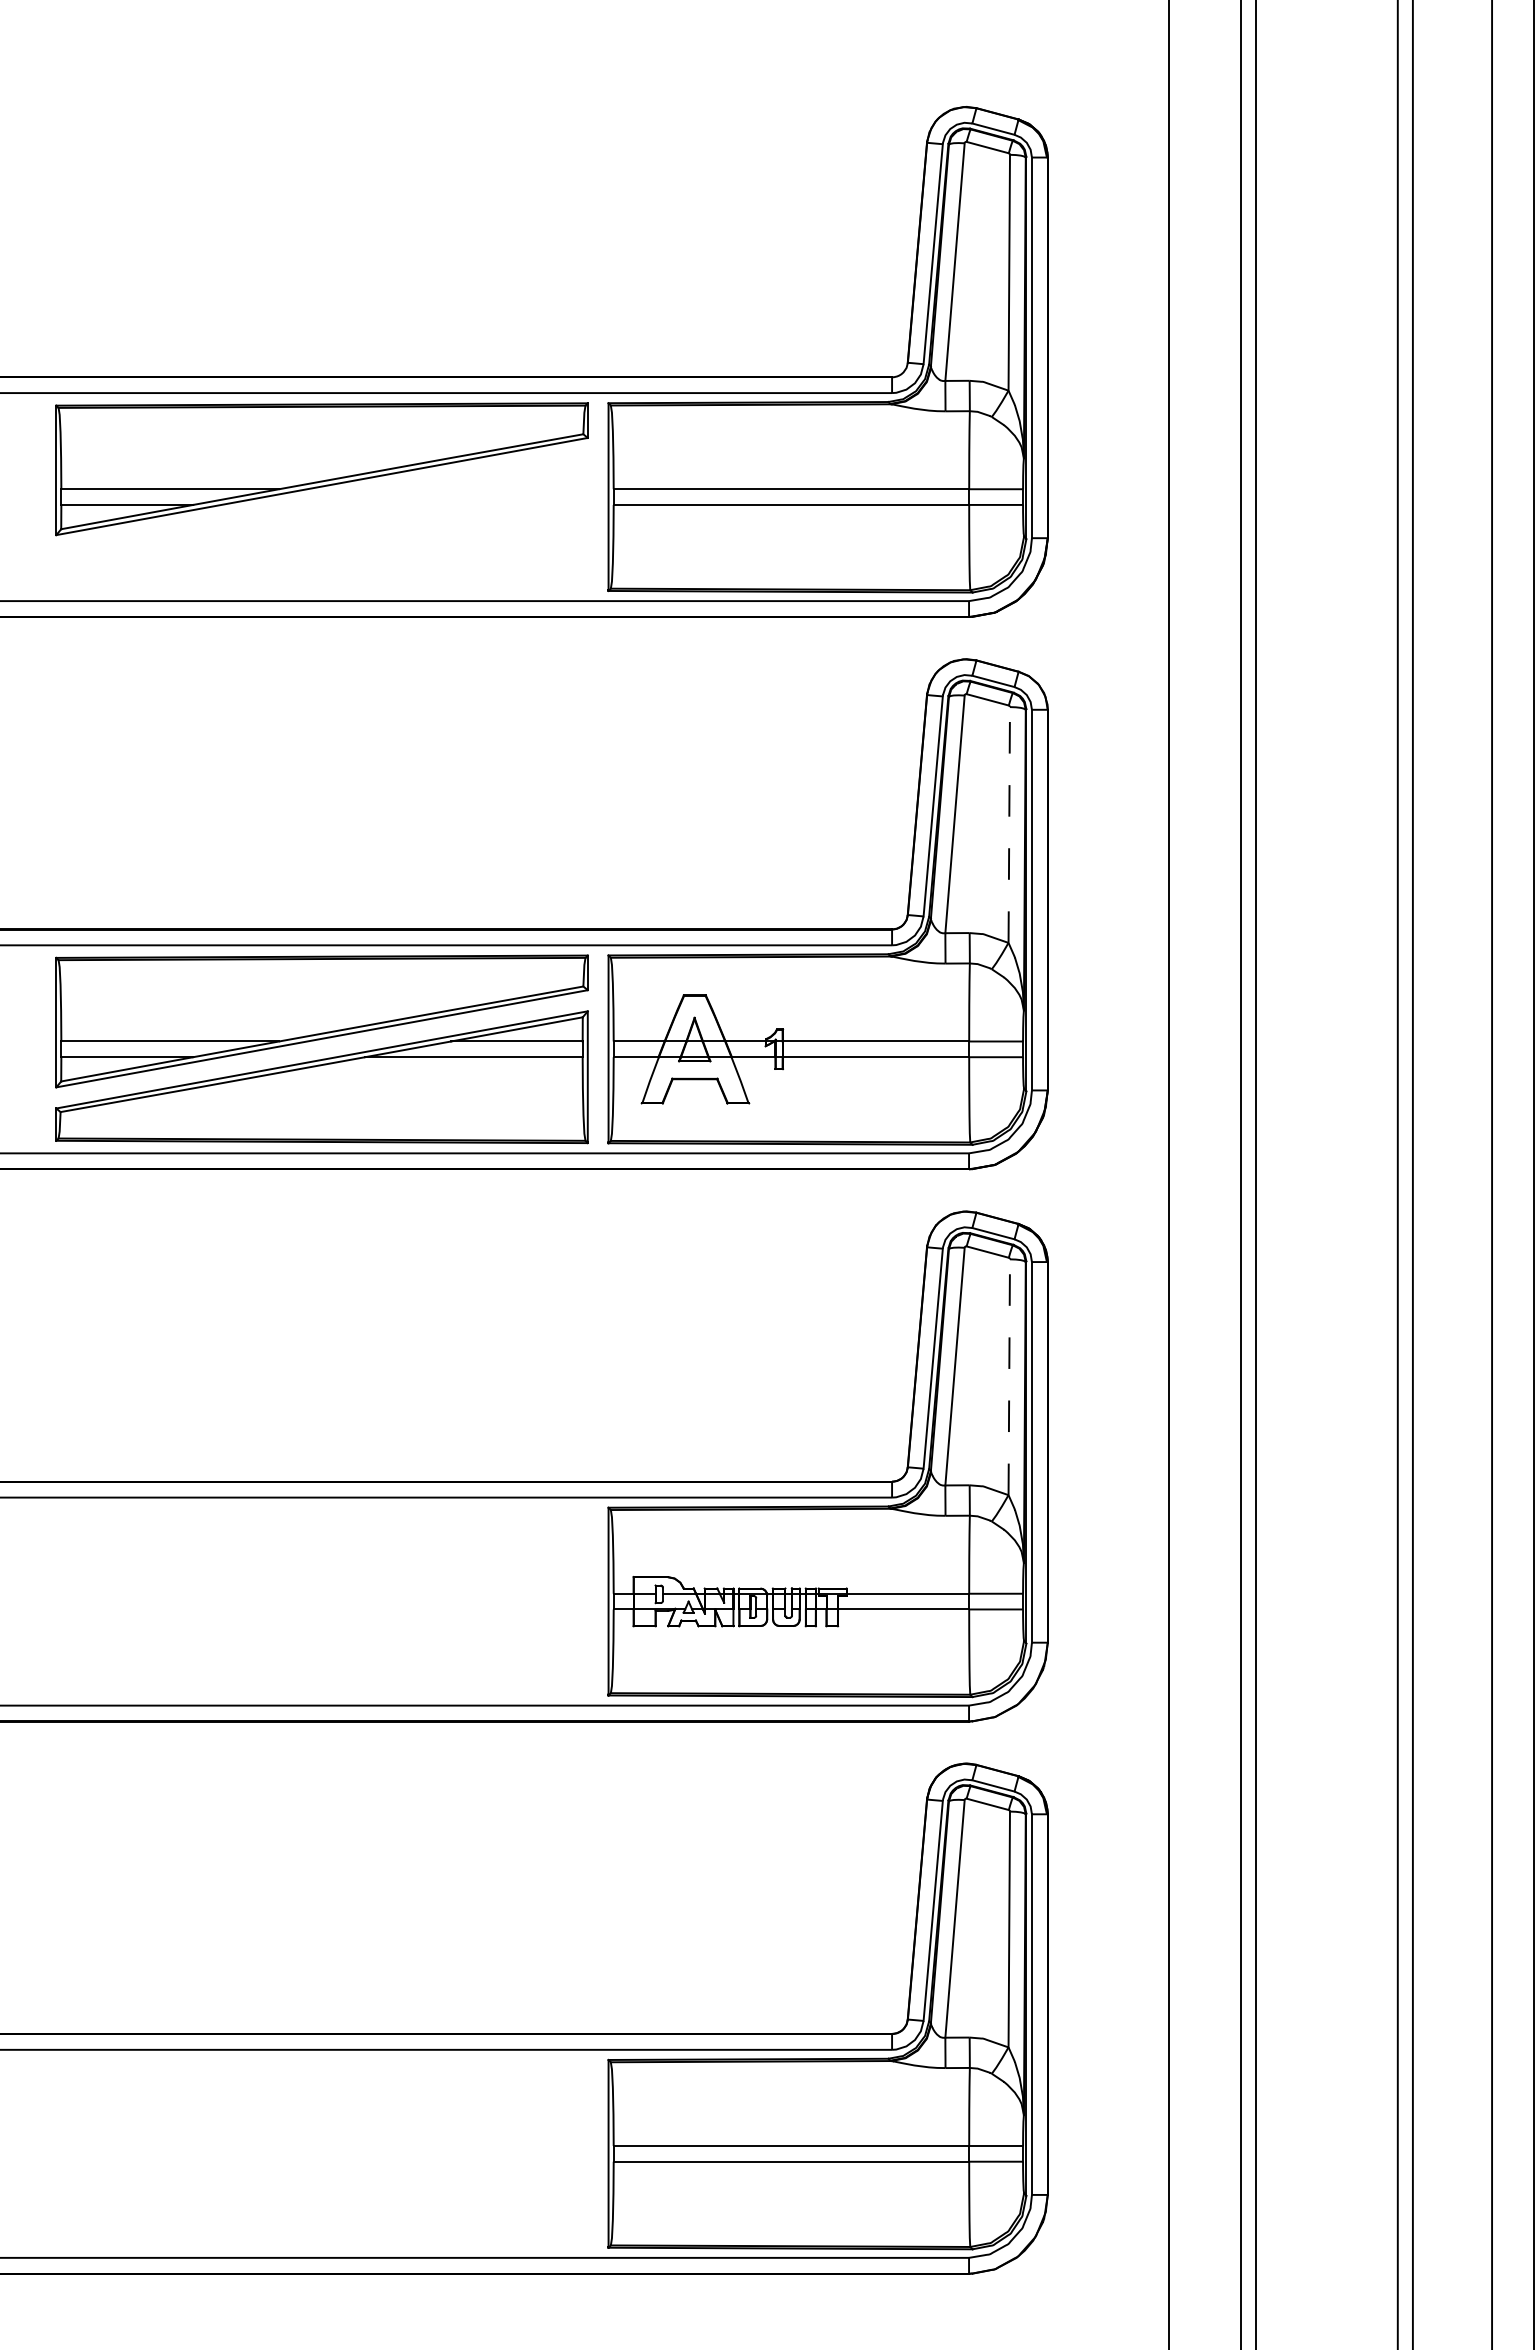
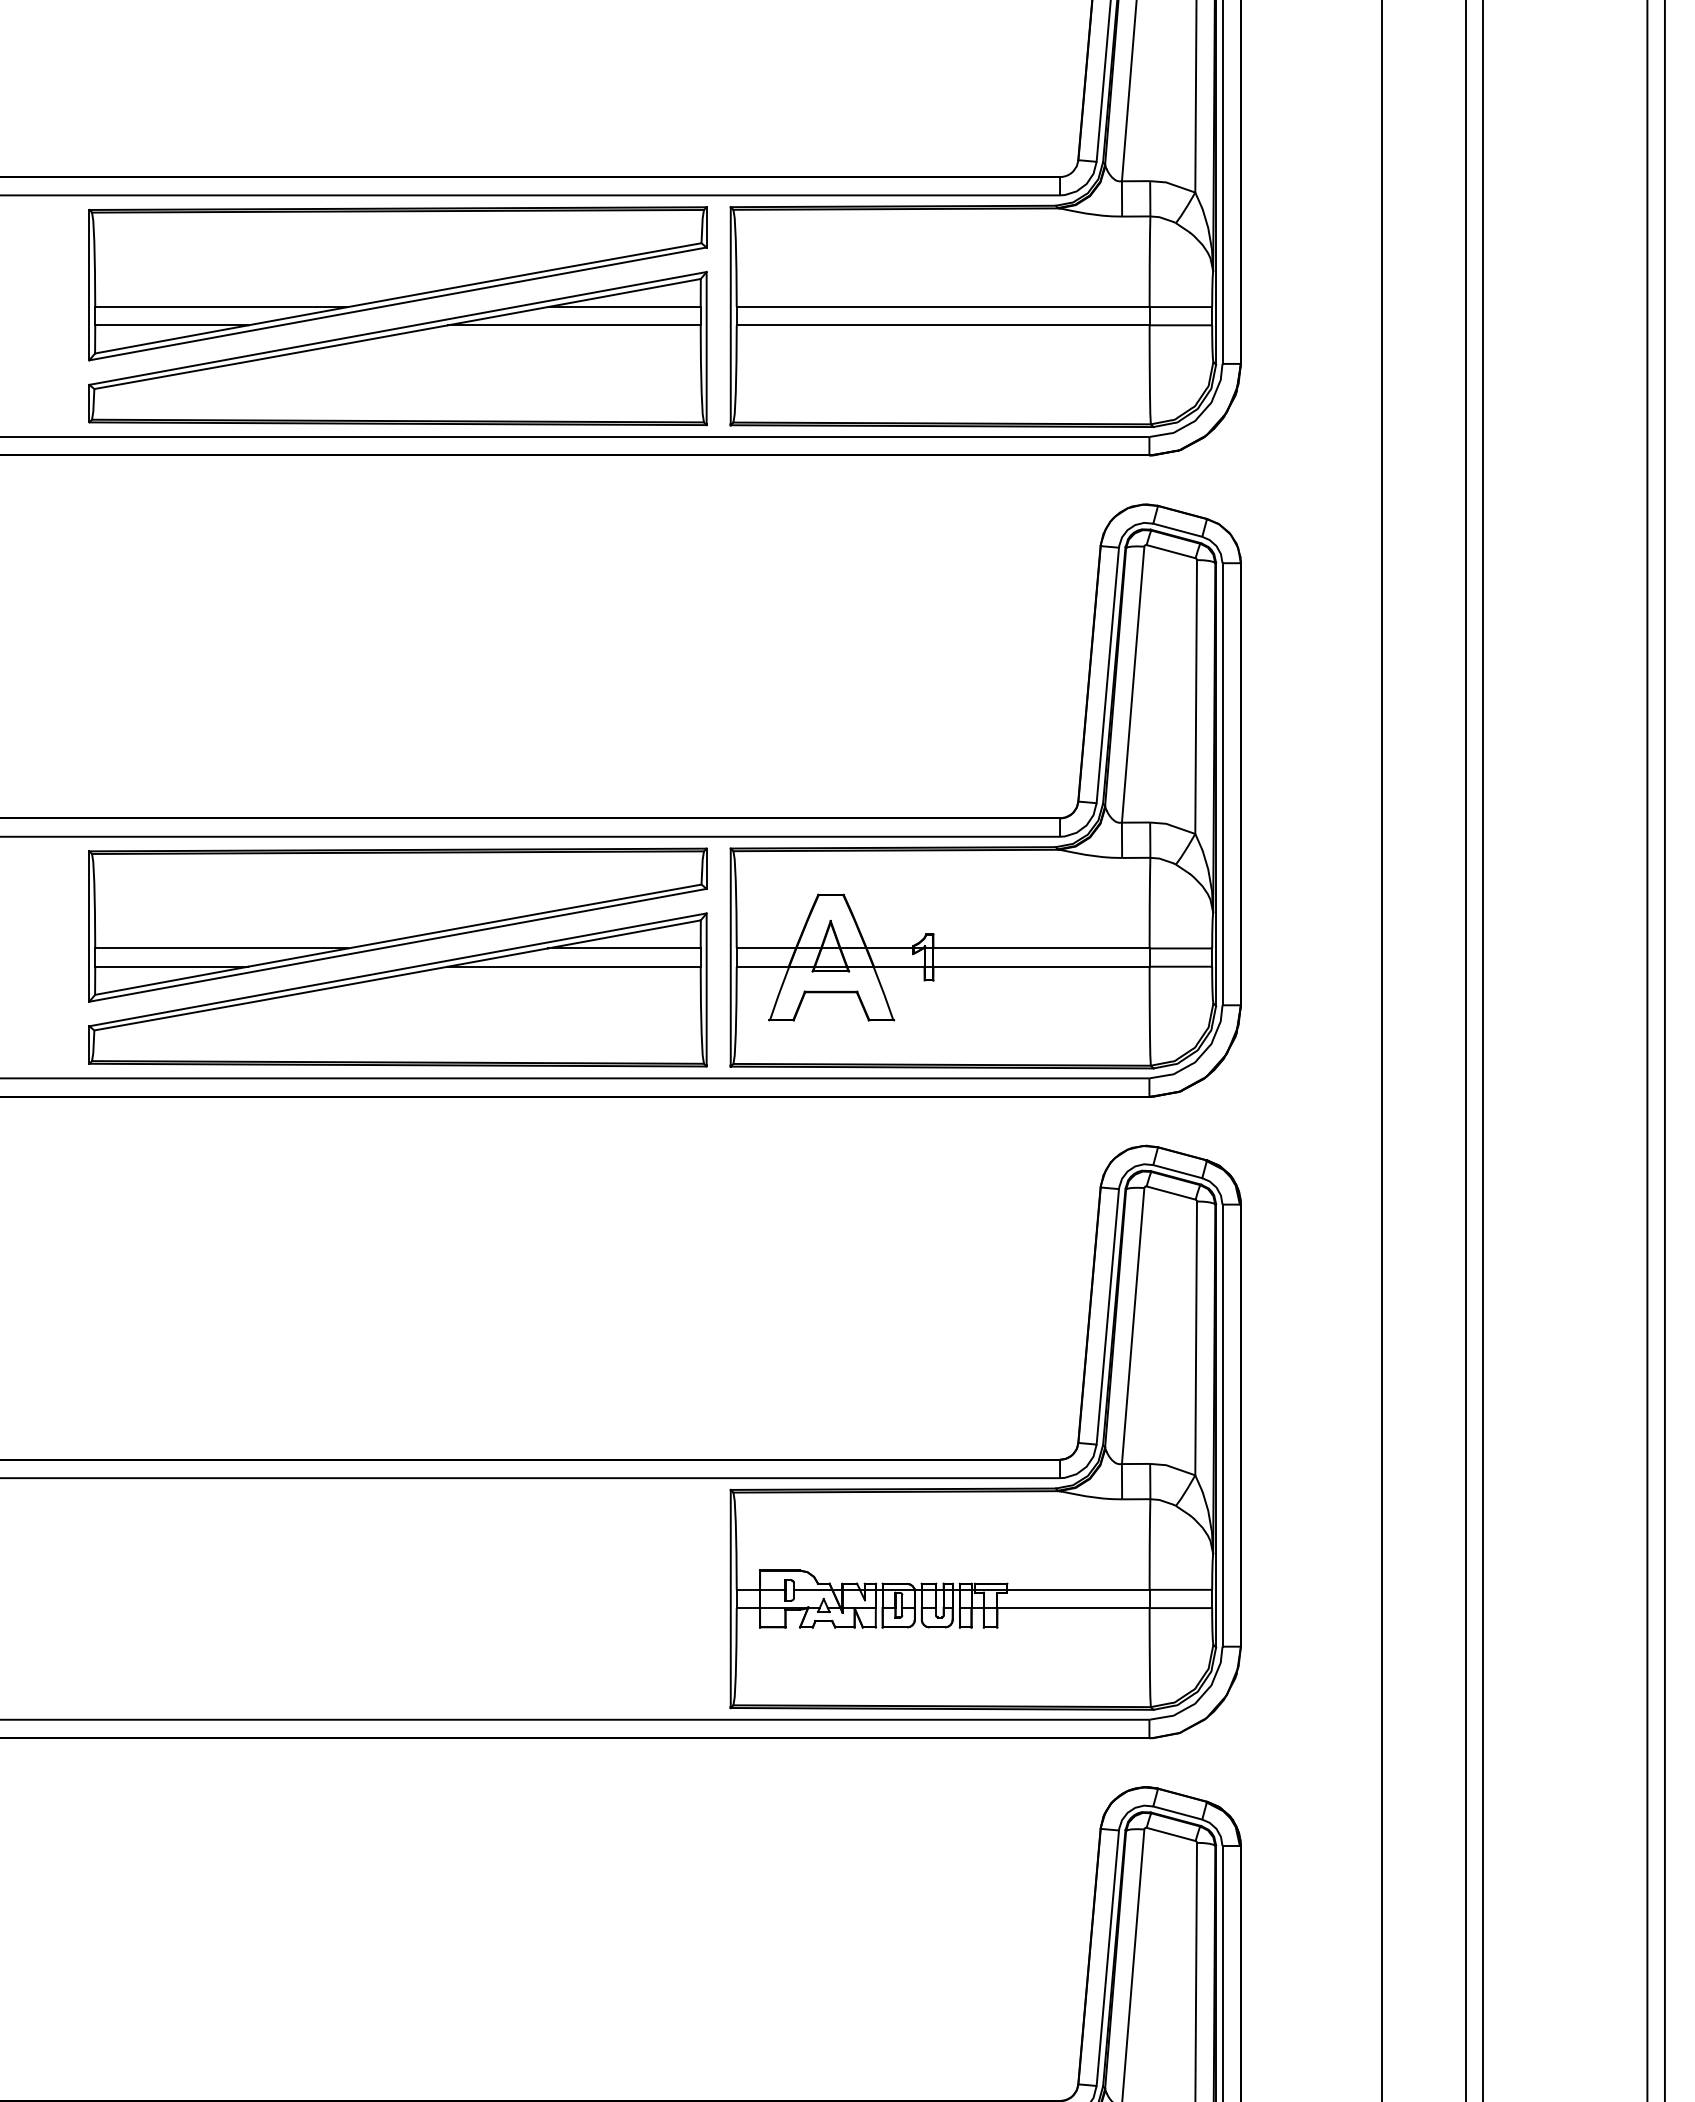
part: (321, 524) -> (397, 348), added
line: (1009, 825) -> (1196, 697), dashed -> solid
line: (1009, 1377) -> (1196, 1338), dashed -> solid

